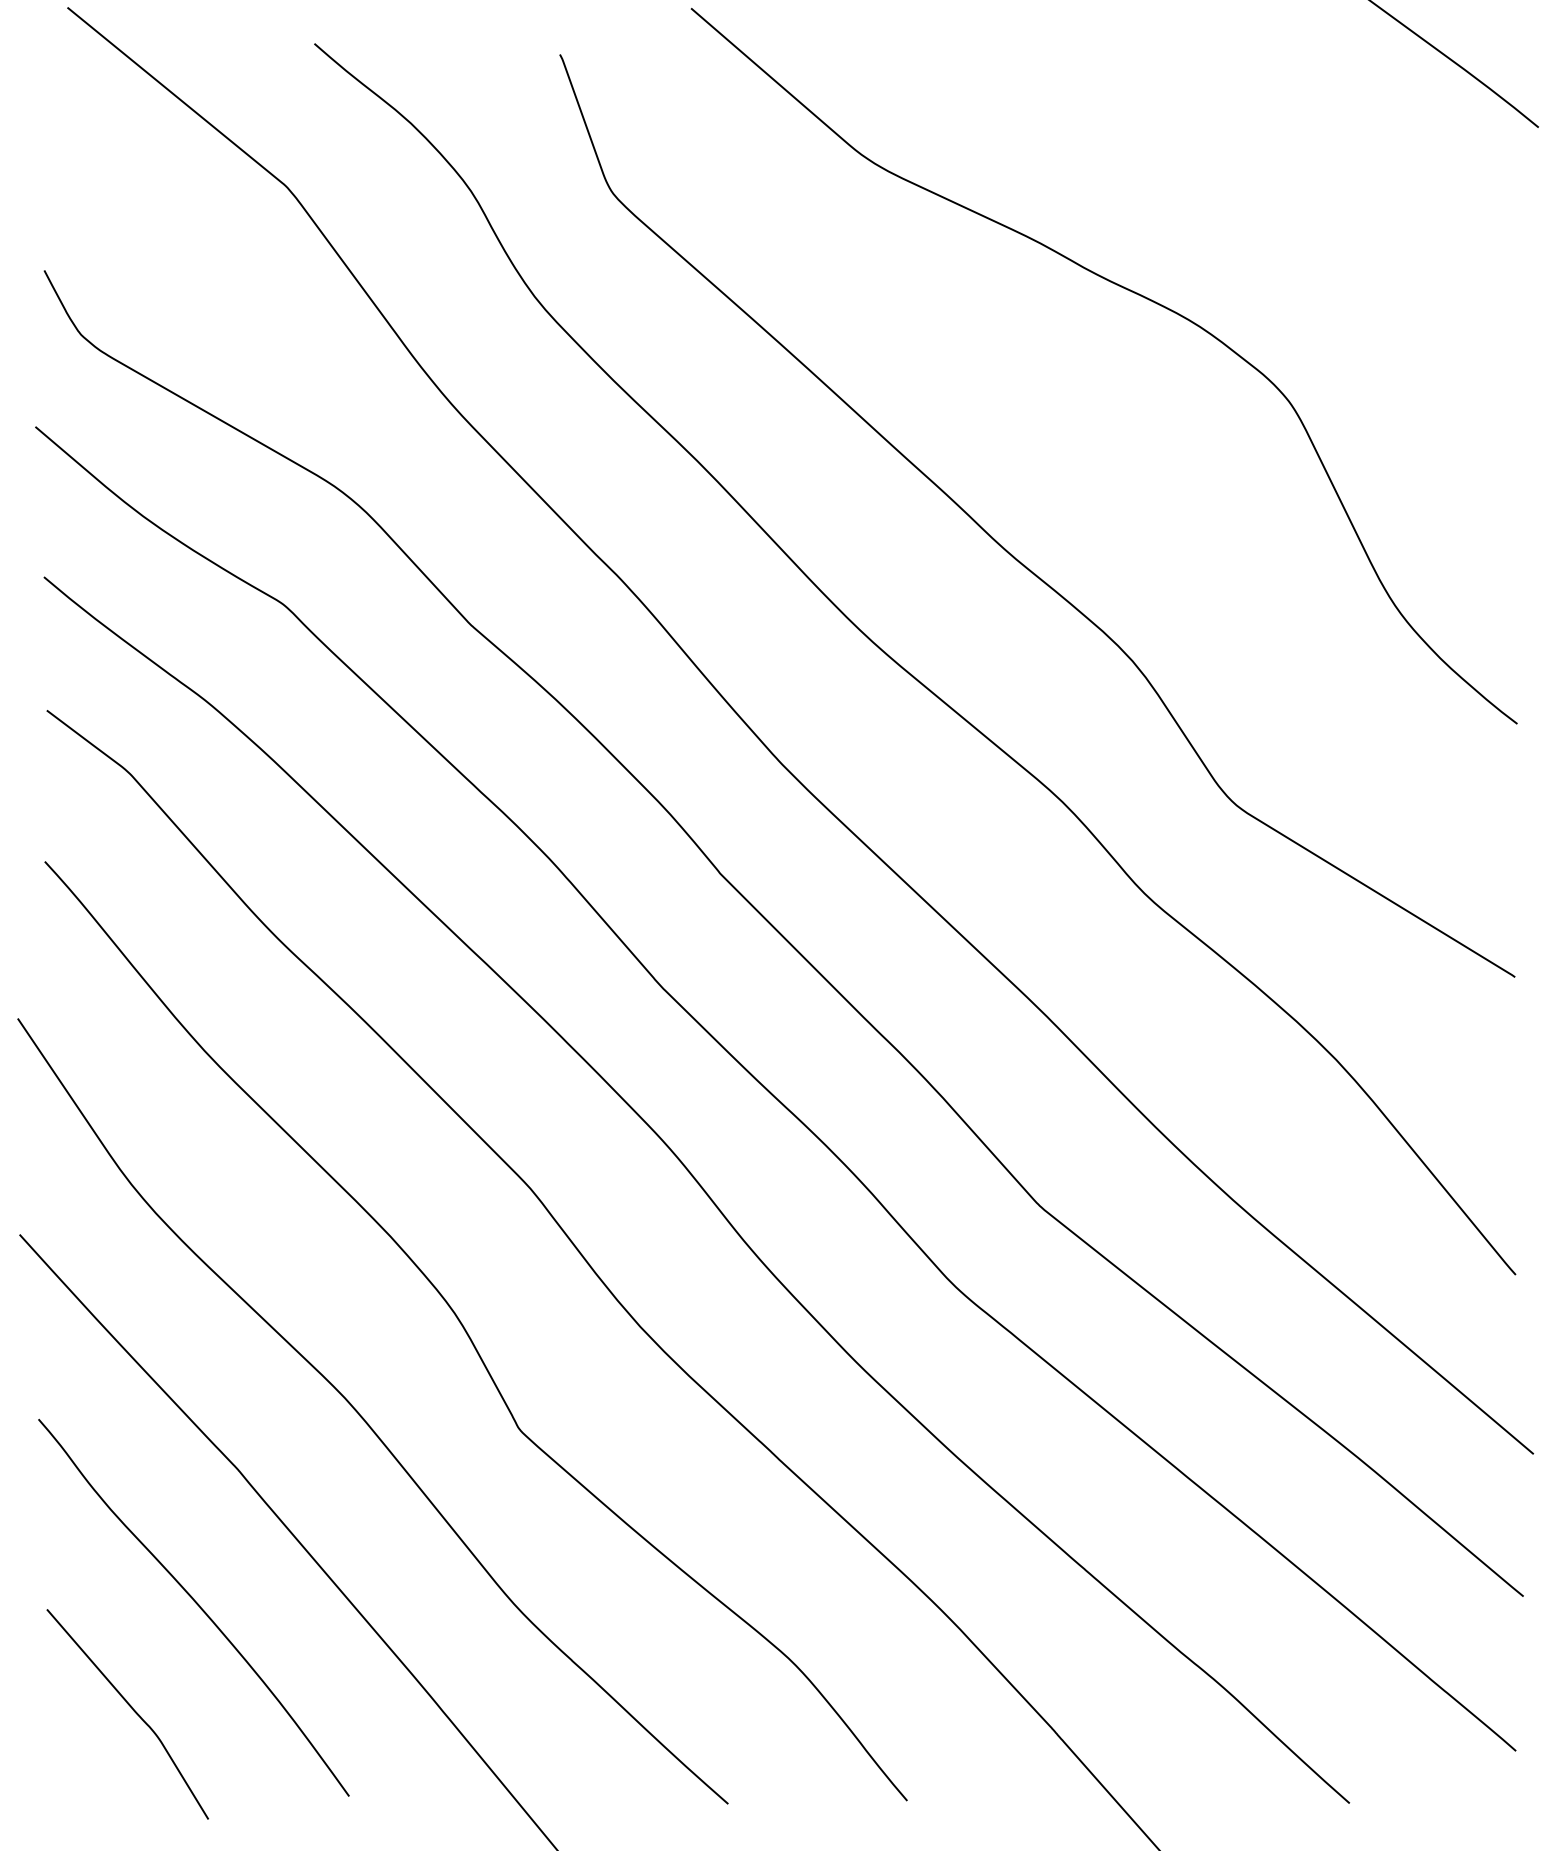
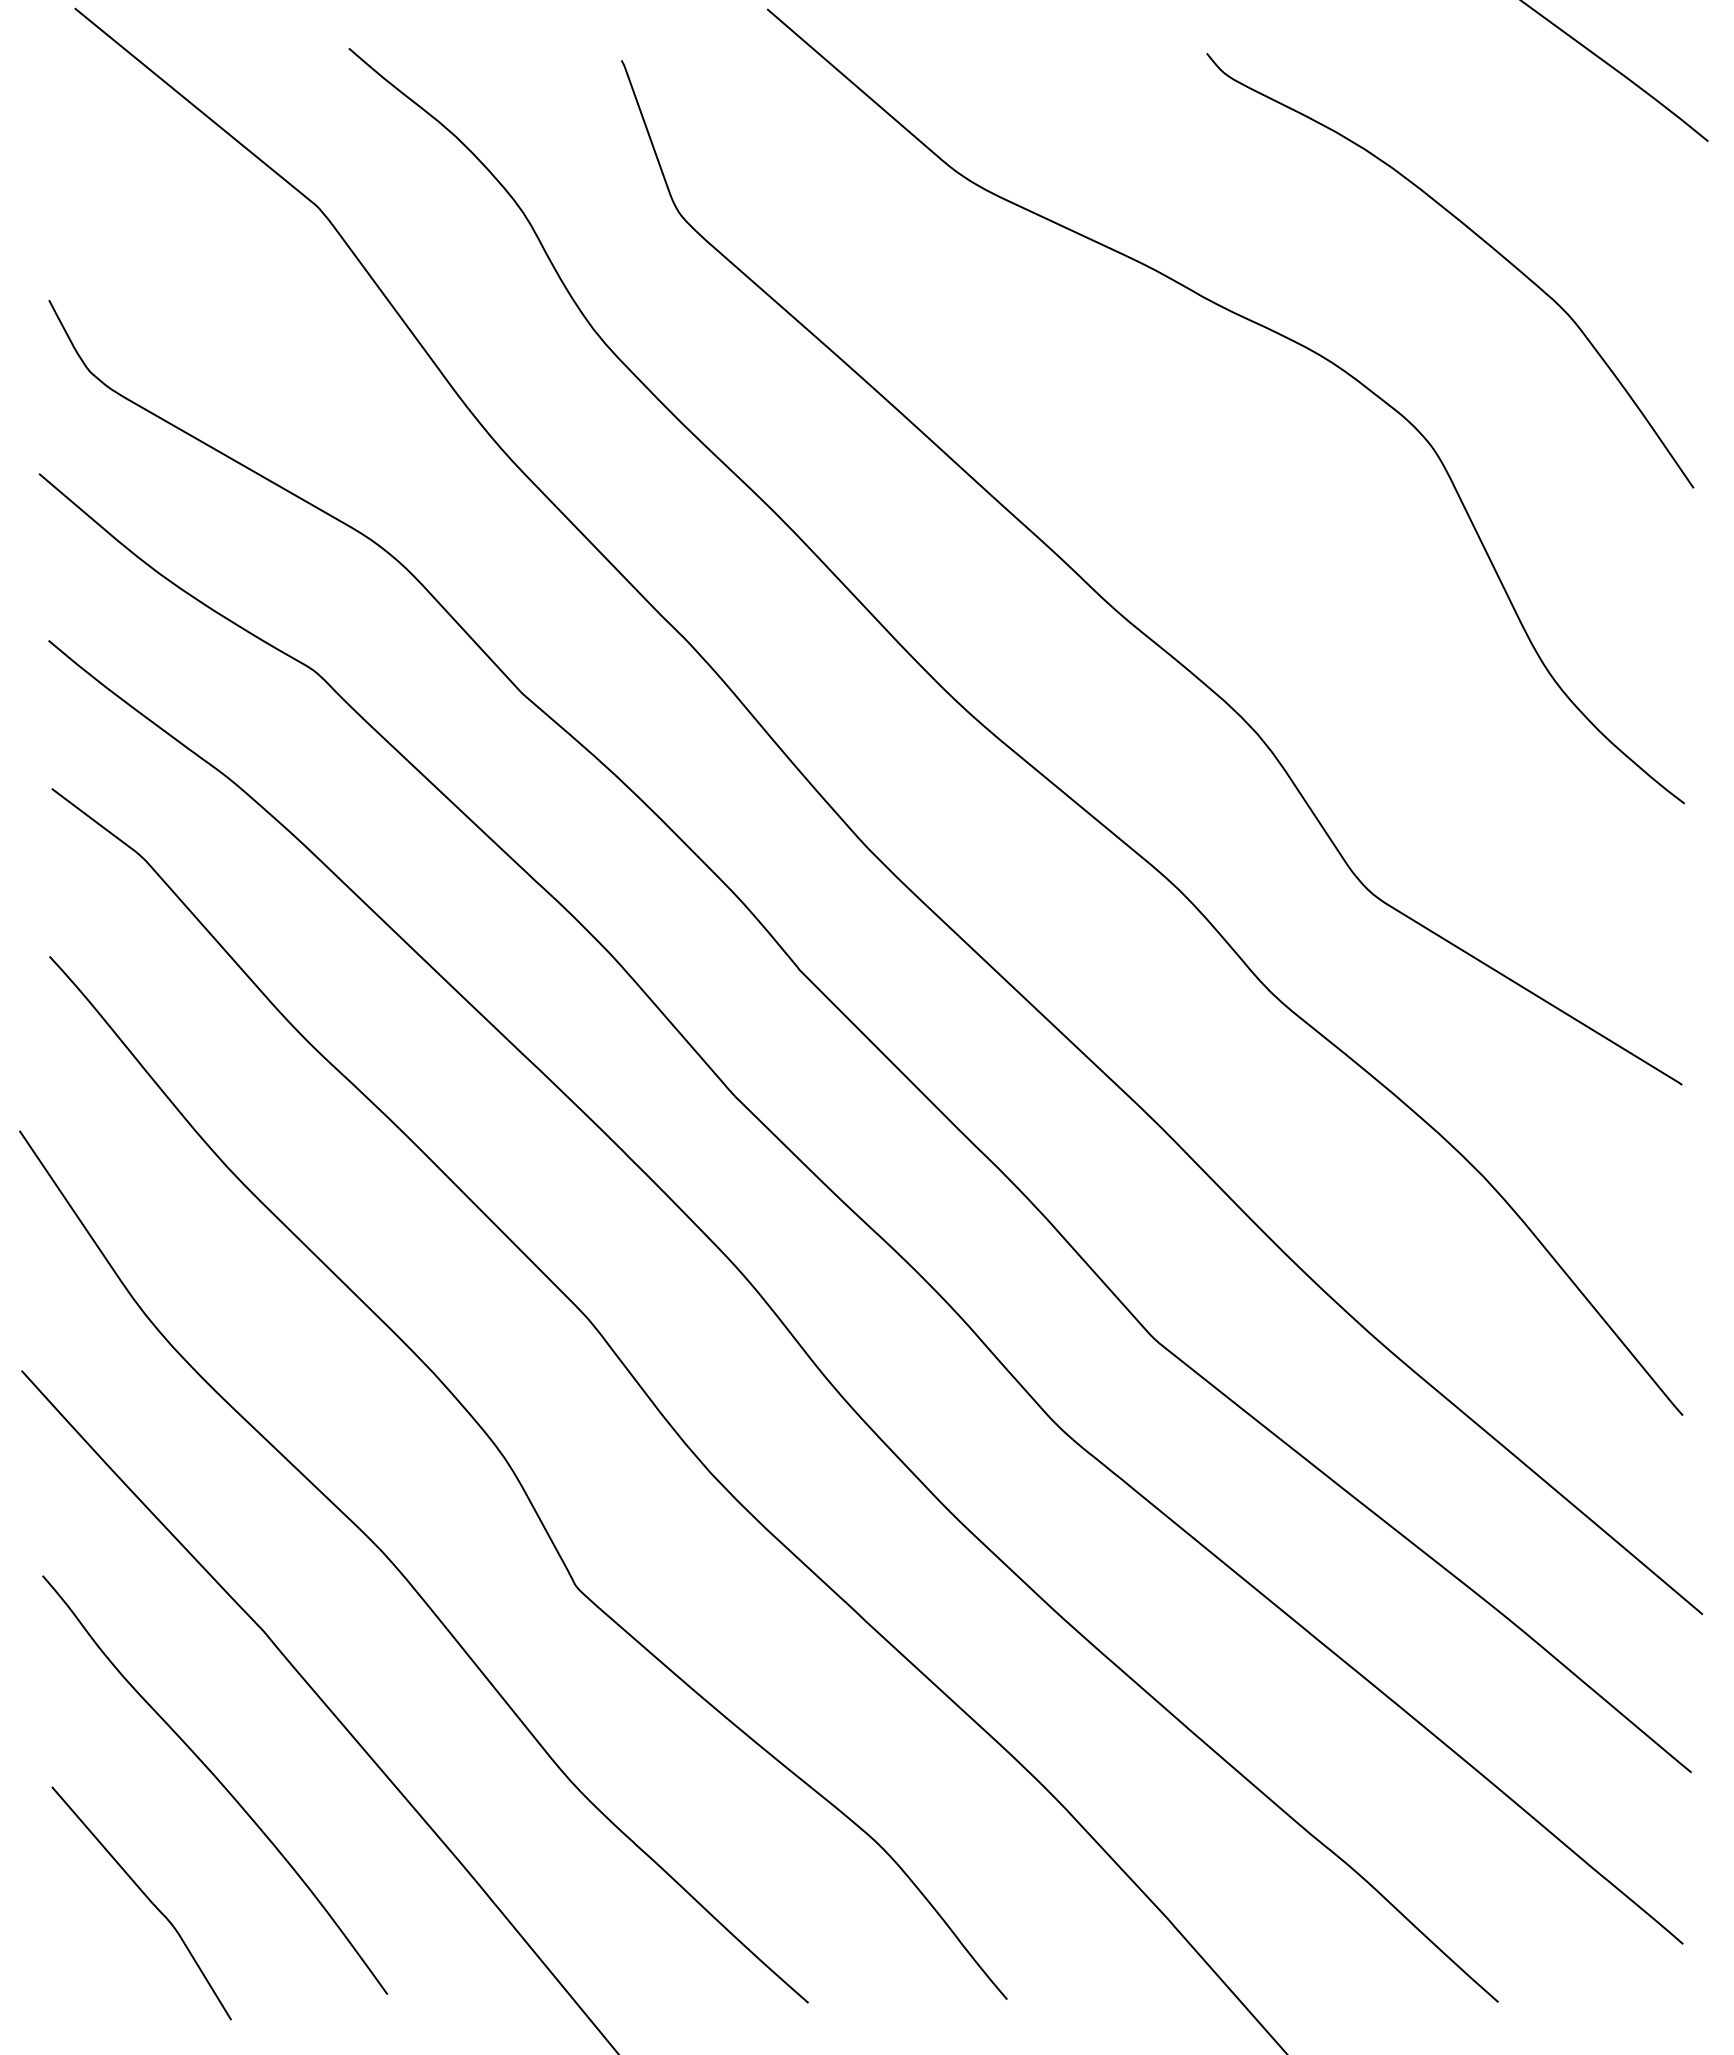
curve: (1332, 214) -> (1479, 238), added

